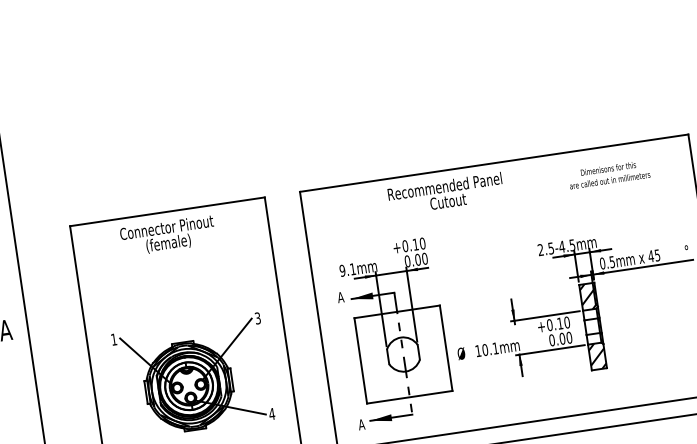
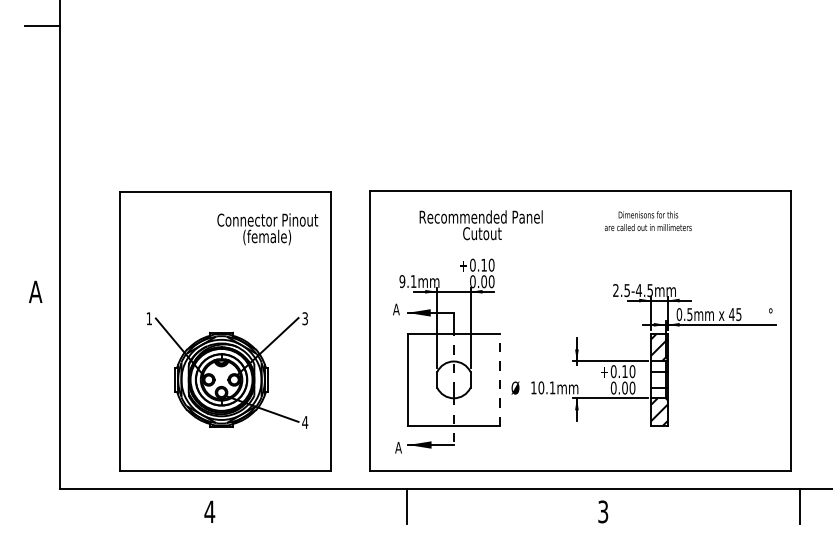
text: (608, 174) -> (647, 221), moved
text: (445, 194) -> (480, 225), moved
text: (167, 236) -> (267, 229), moved
line: (446, 347) -> (500, 379), solid -> dashed

